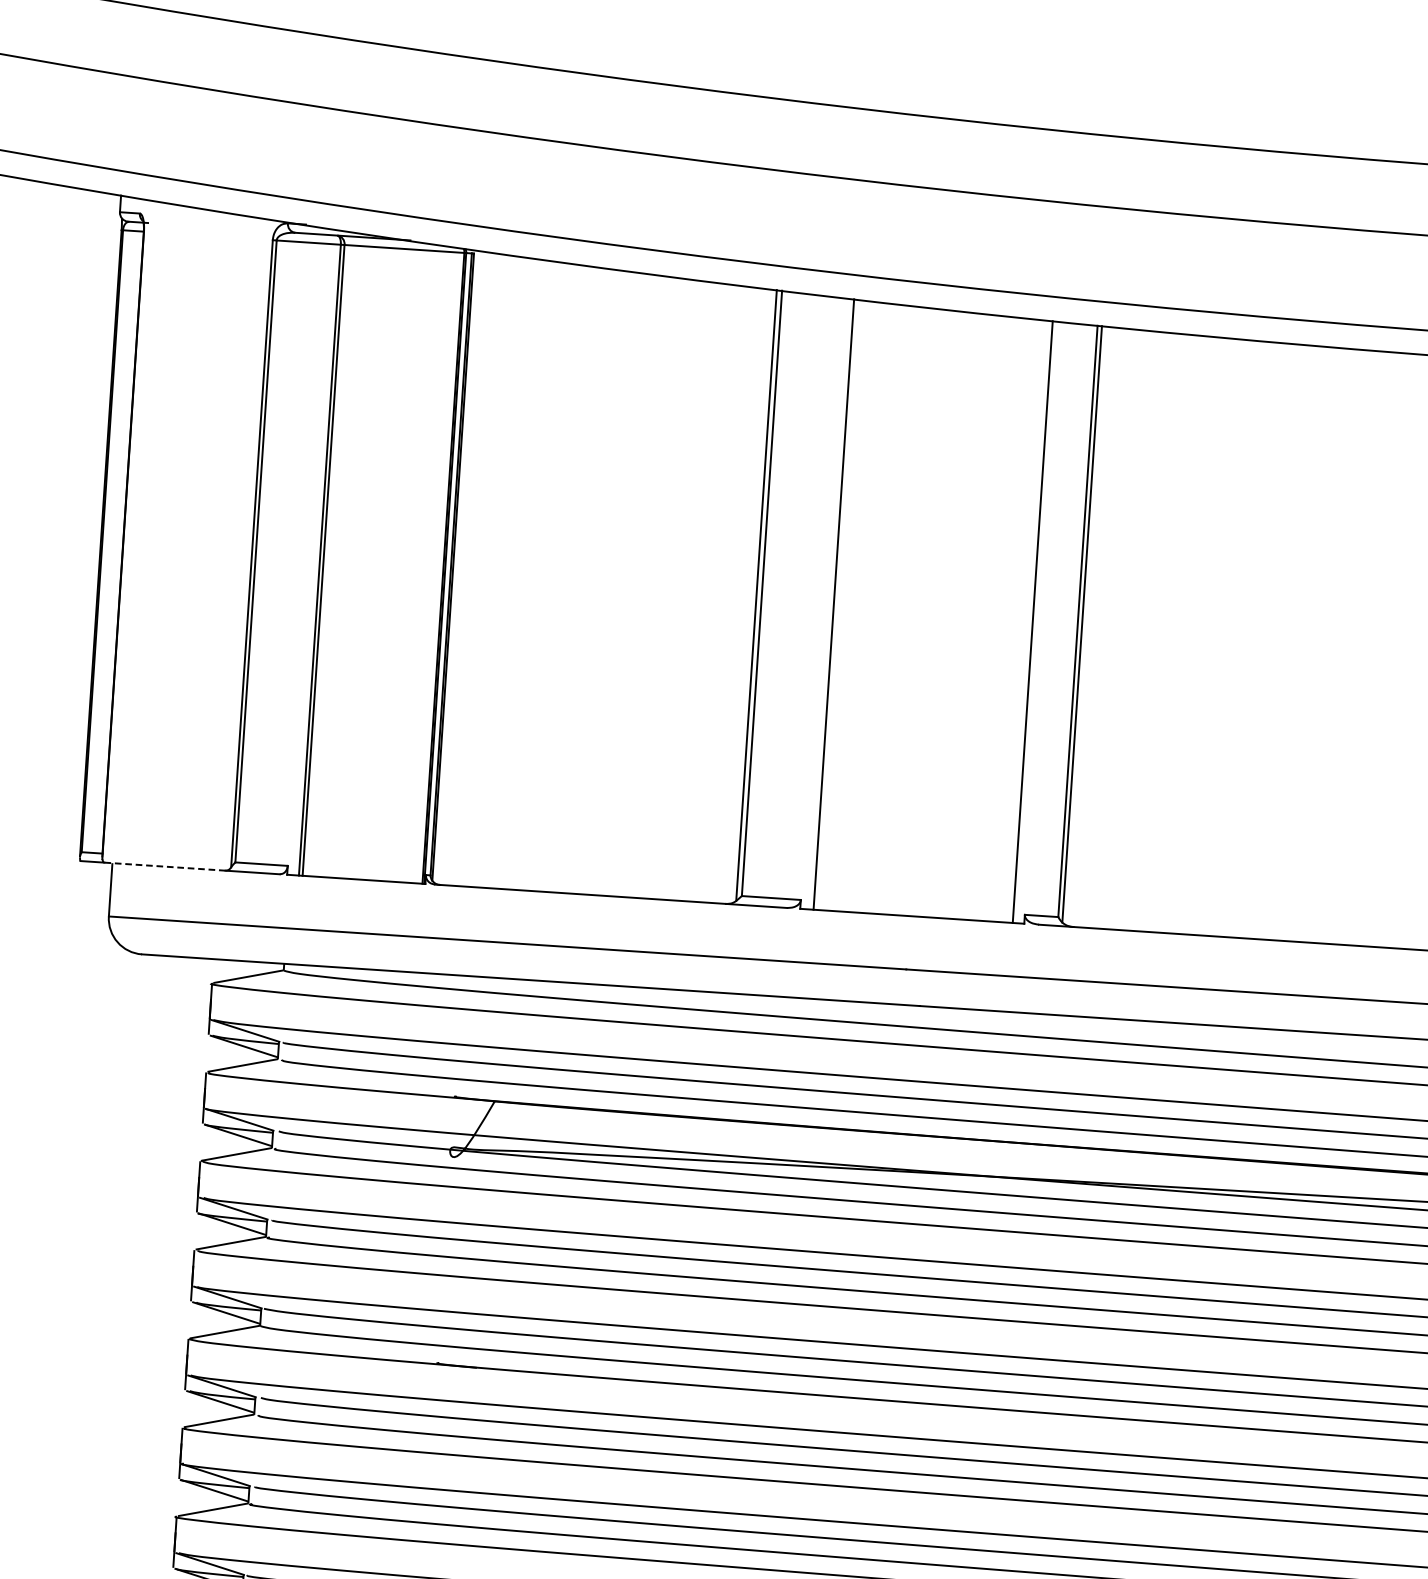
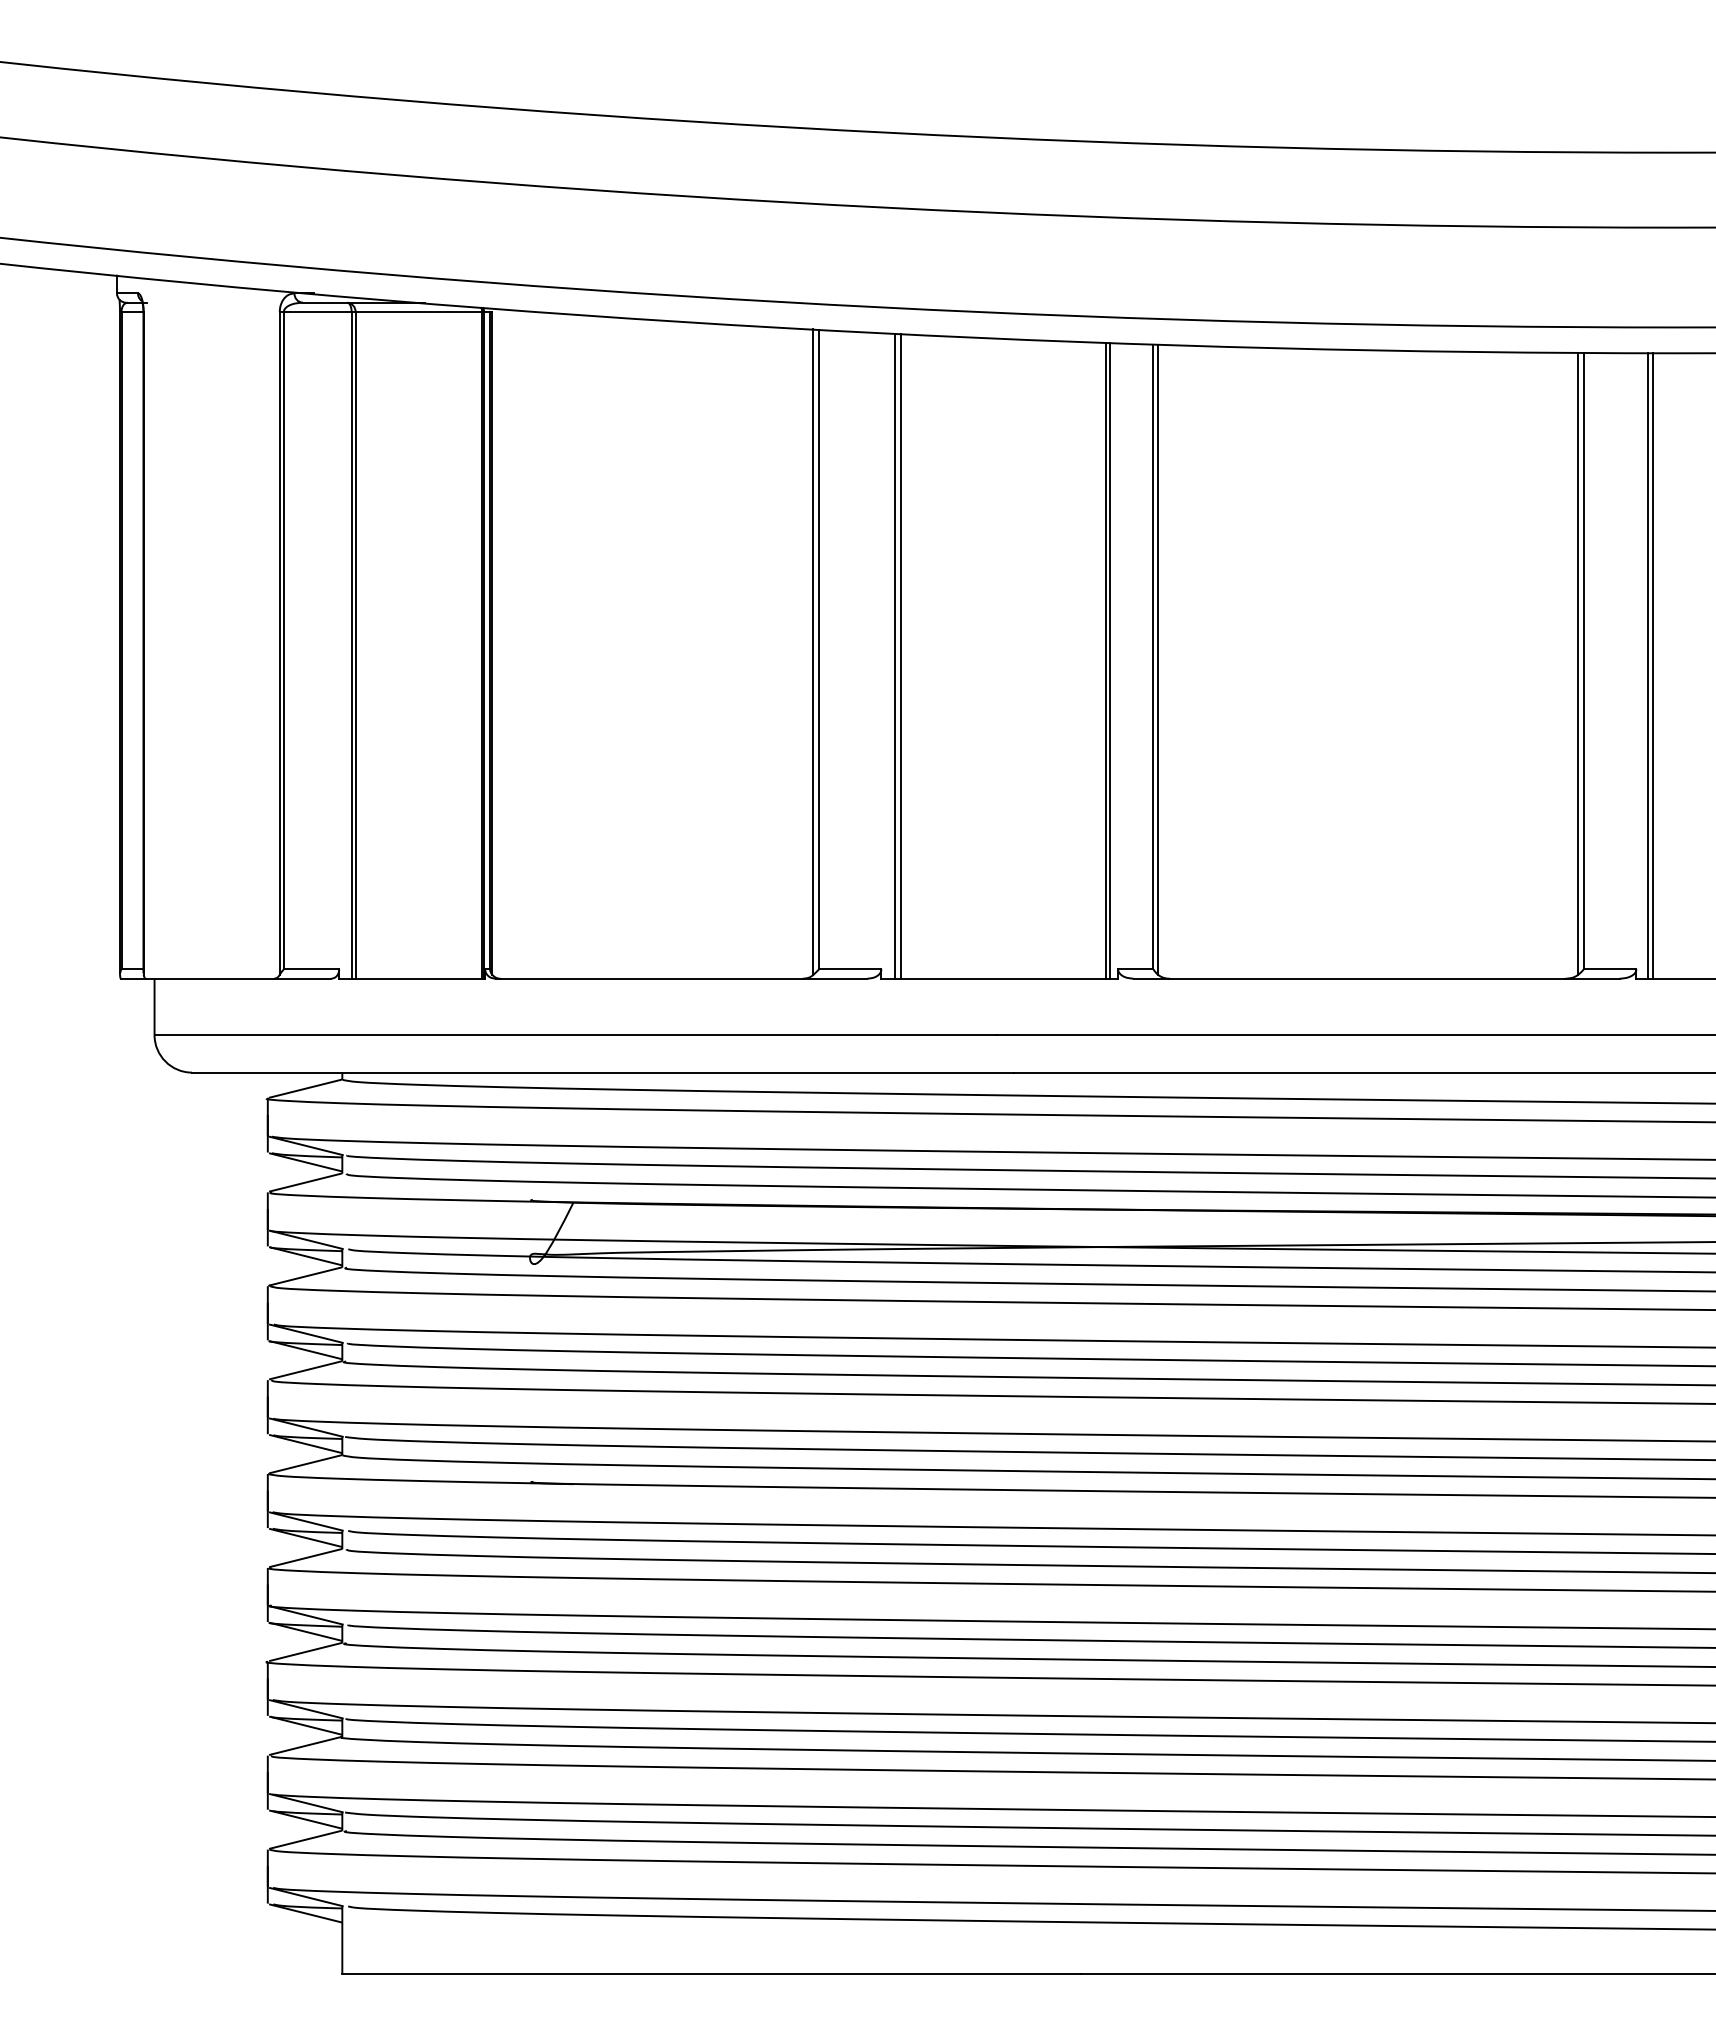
line: (838, 604) -> (900, 655), added
line: (1037, 622) -> (1110, 660), added
line: (164, 866) -> (209, 978), dashed -> solid

